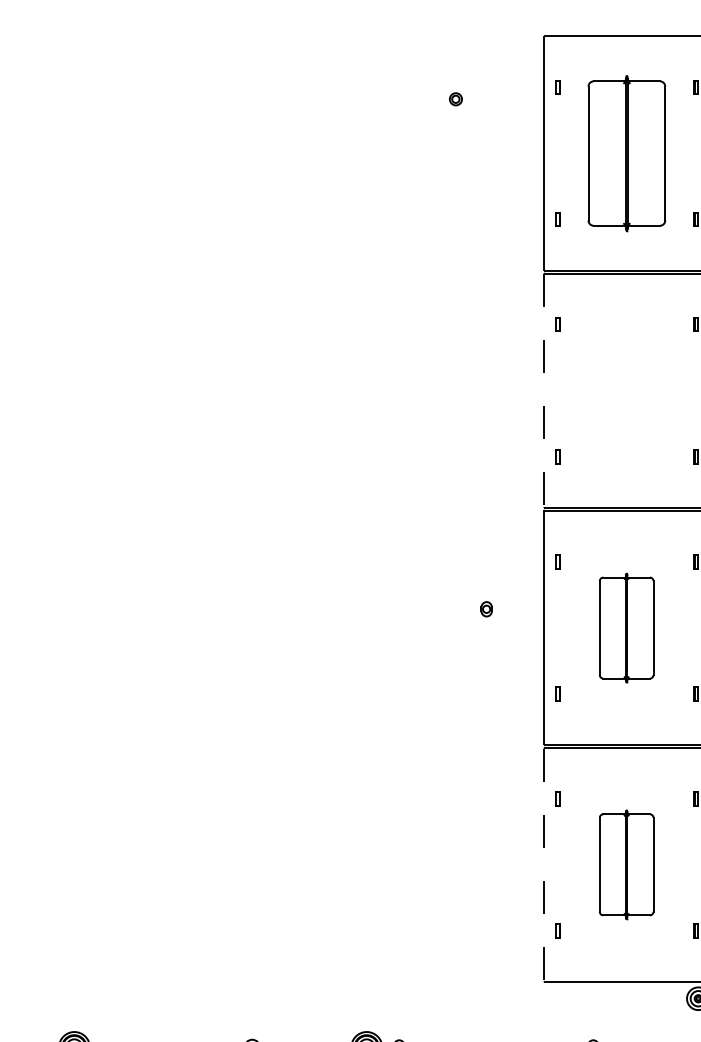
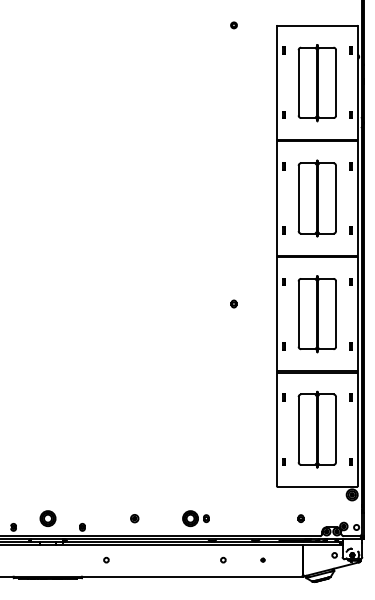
part: (454, 99) -> (233, 25), moved
line: (545, 390) -> (277, 198), dashed -> solid
part: (625, 390) -> (316, 198), added
part: (485, 608) -> (233, 303), moved
part: (625, 628) -> (316, 314), size x1.43
line: (545, 864) -> (277, 429), dashed -> solid
part: (625, 864) -> (316, 429), size x1.43

